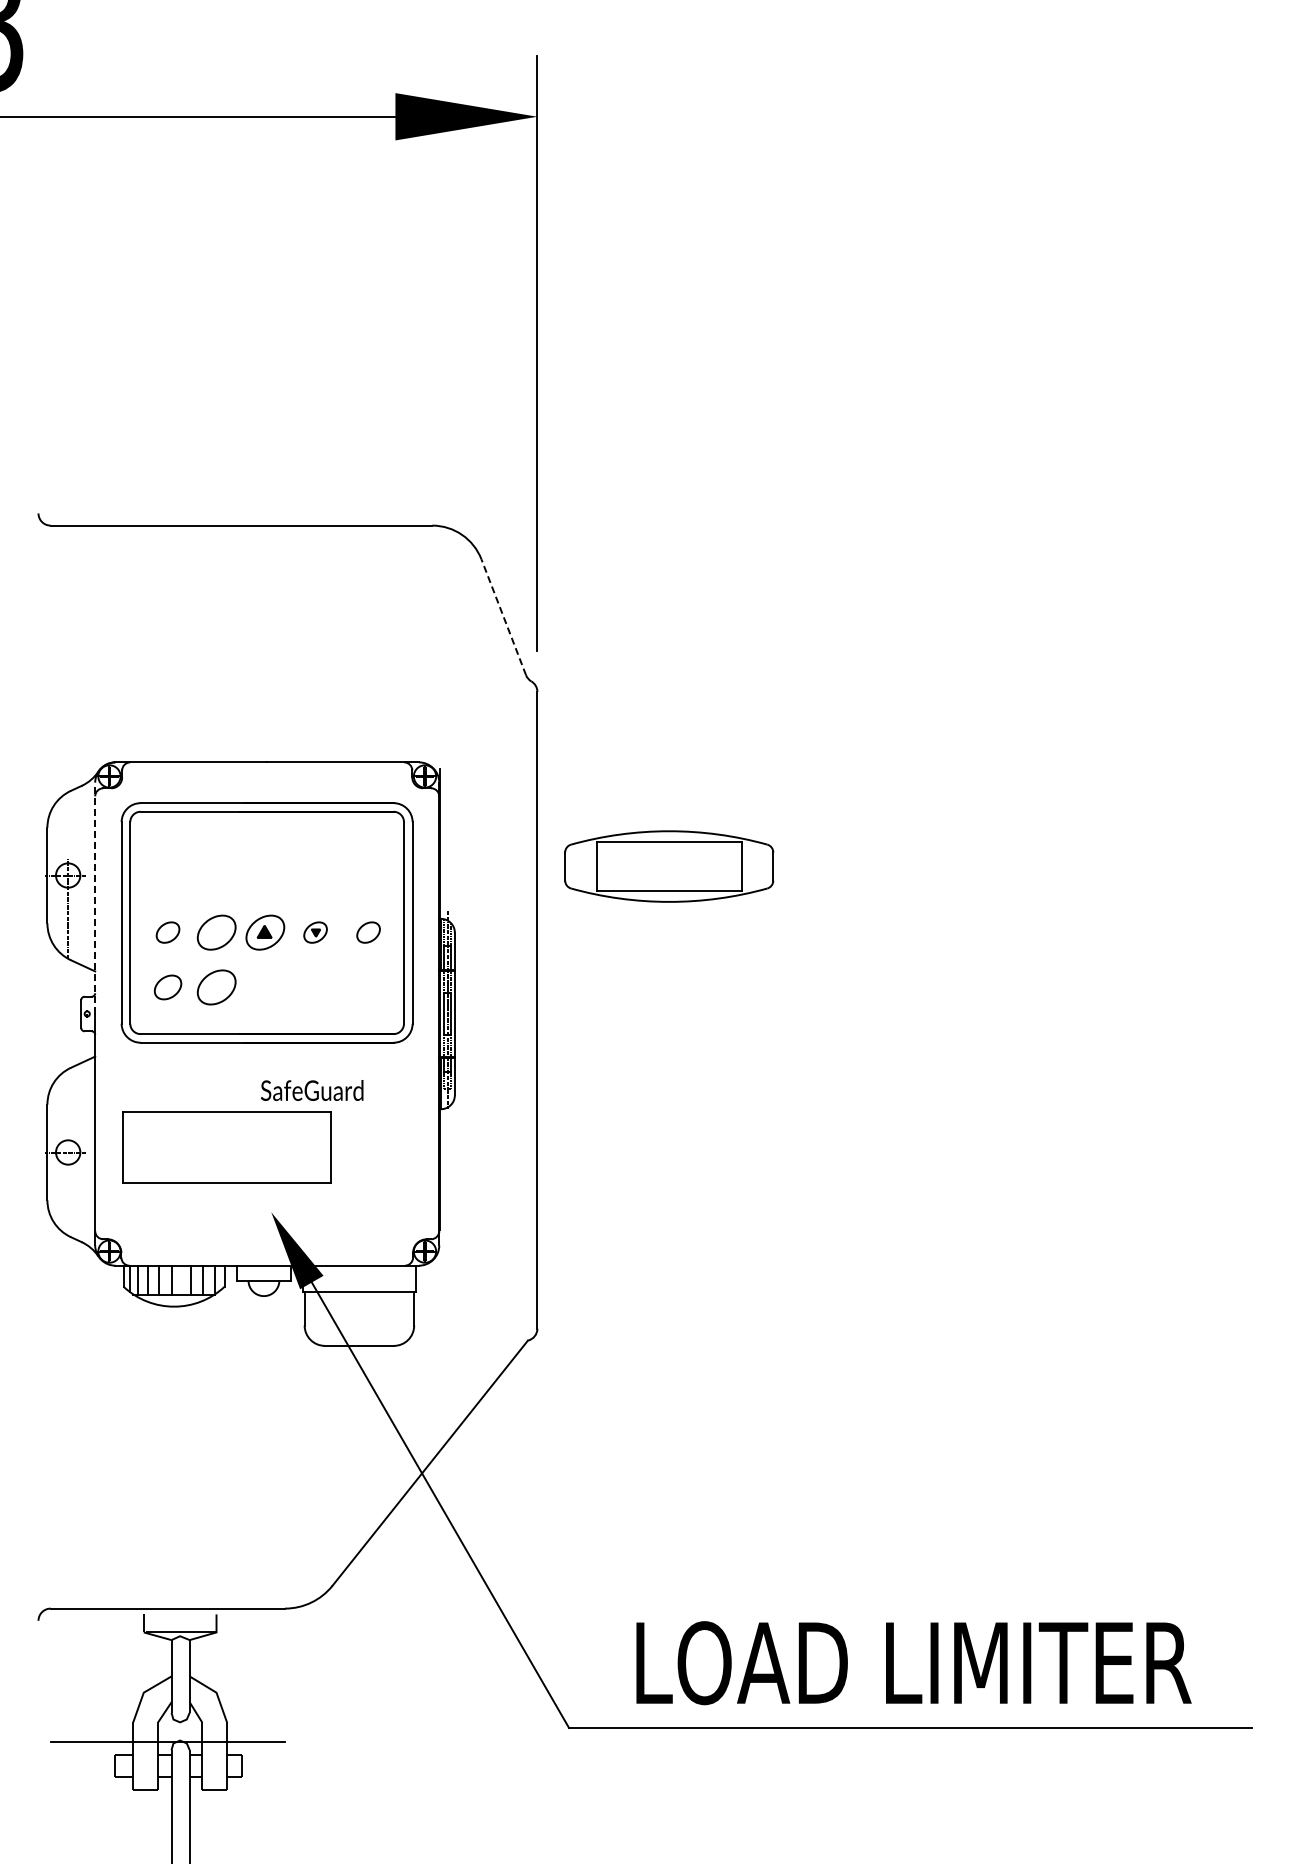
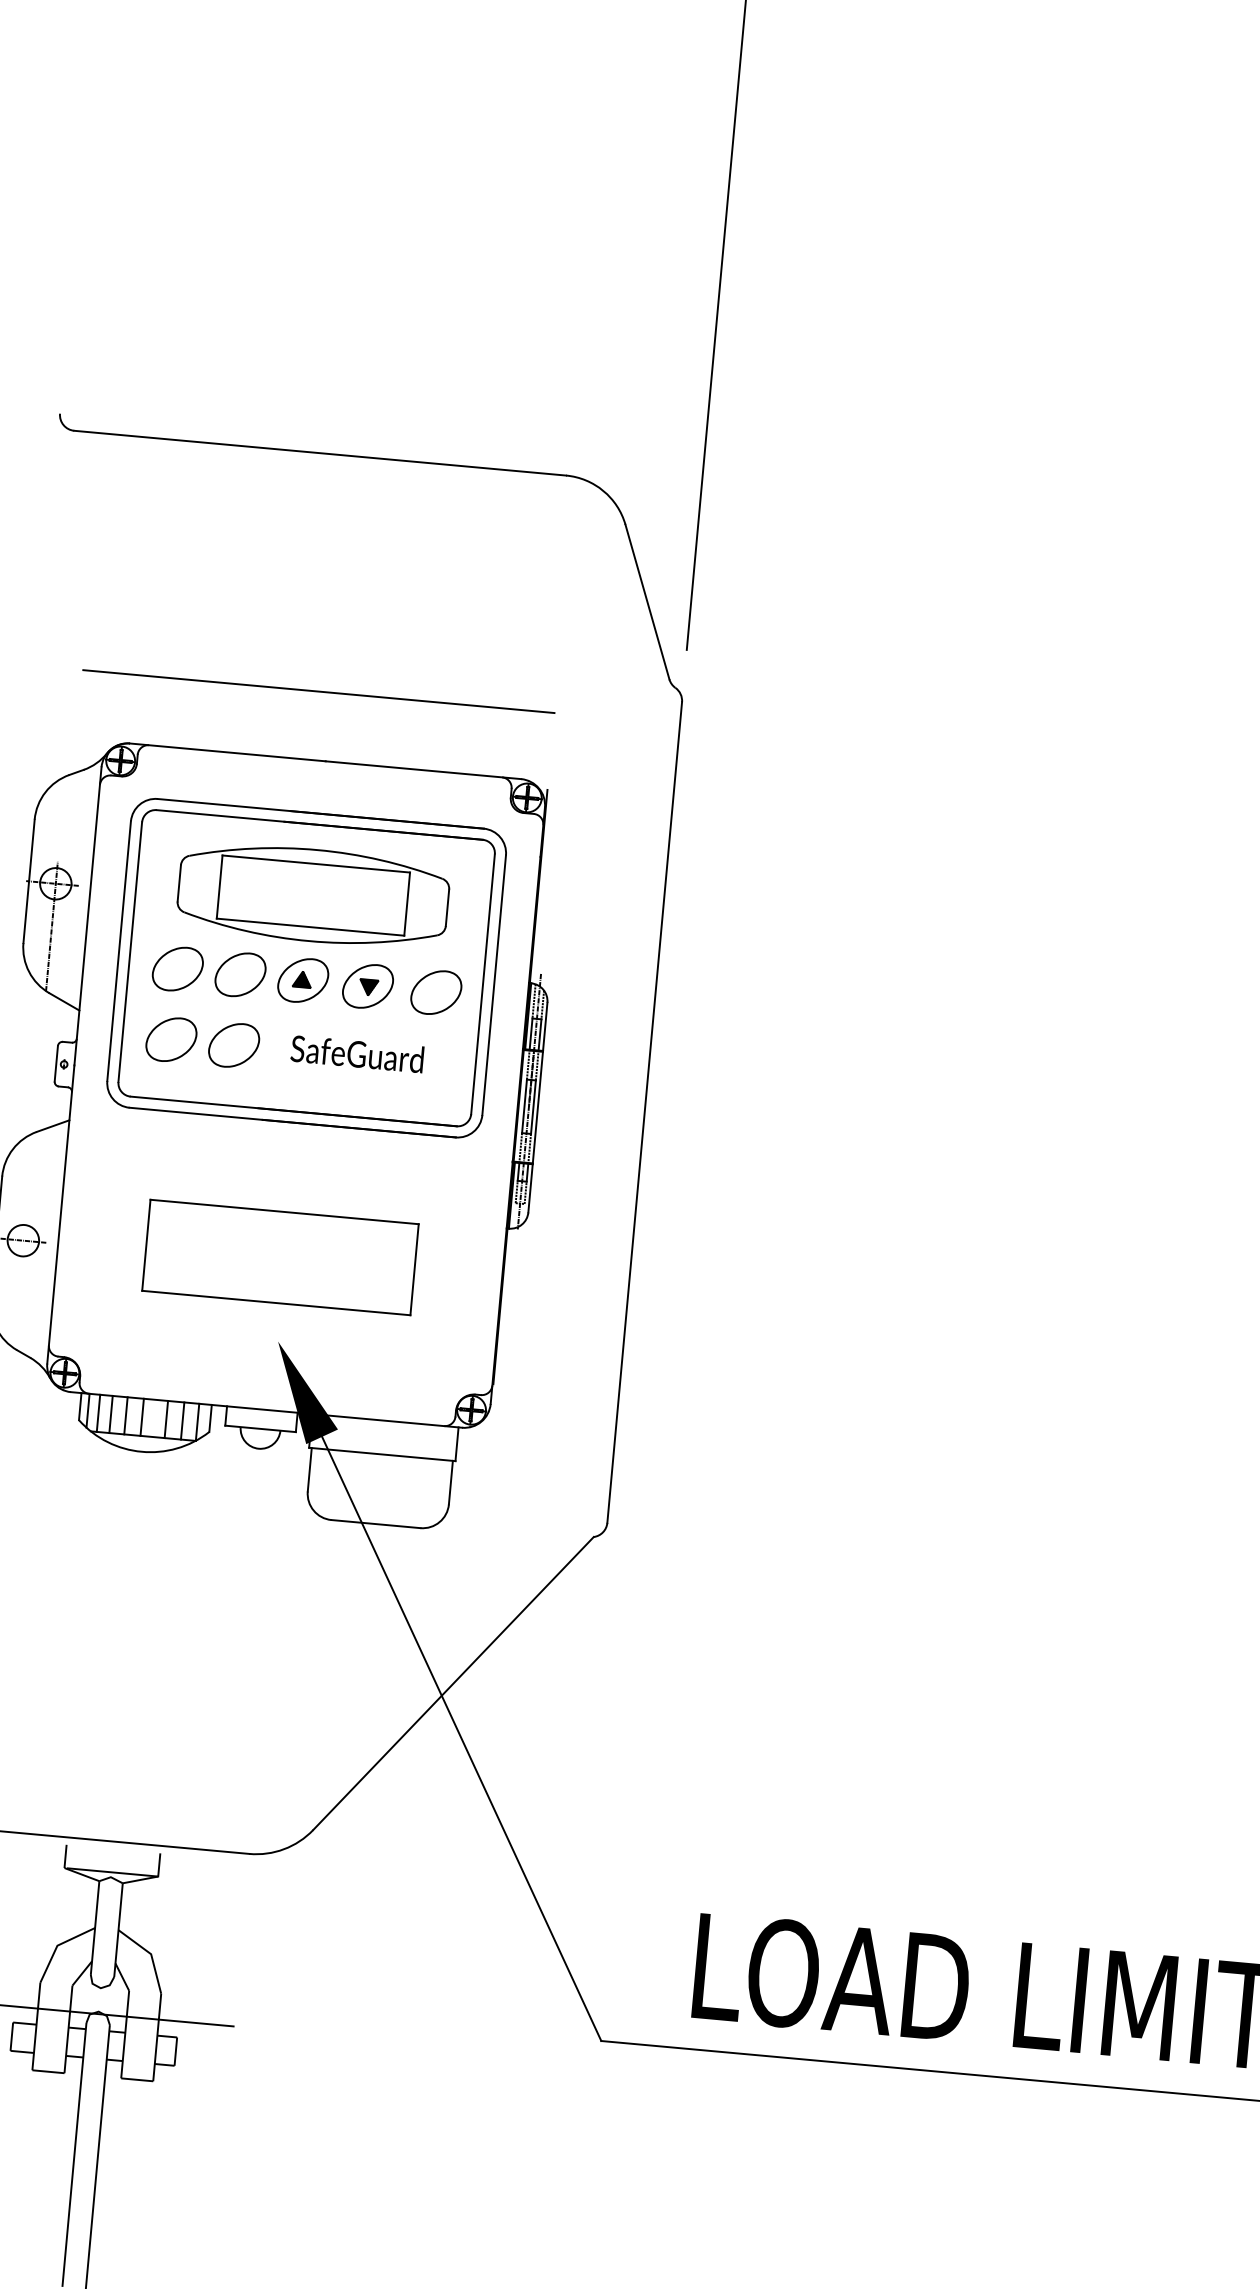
line: (503, 616) -> (647, 601), dashed -> solid
line: (256, 709) -> (317, 691), added
part: (669, 866) -> (313, 895), moved
line: (95, 898) -> (88, 916), dashed -> solid
part: (167, 932) -> (177, 968), size x1.67
part: (315, 932) -> (367, 986), size x1.67
part: (368, 932) -> (436, 992), size x1.67
part: (167, 987) -> (170, 1039), size x1.43
text: (312, 1090) -> (357, 1054), moved
part: (226, 1147) -> (279, 1257), moved

